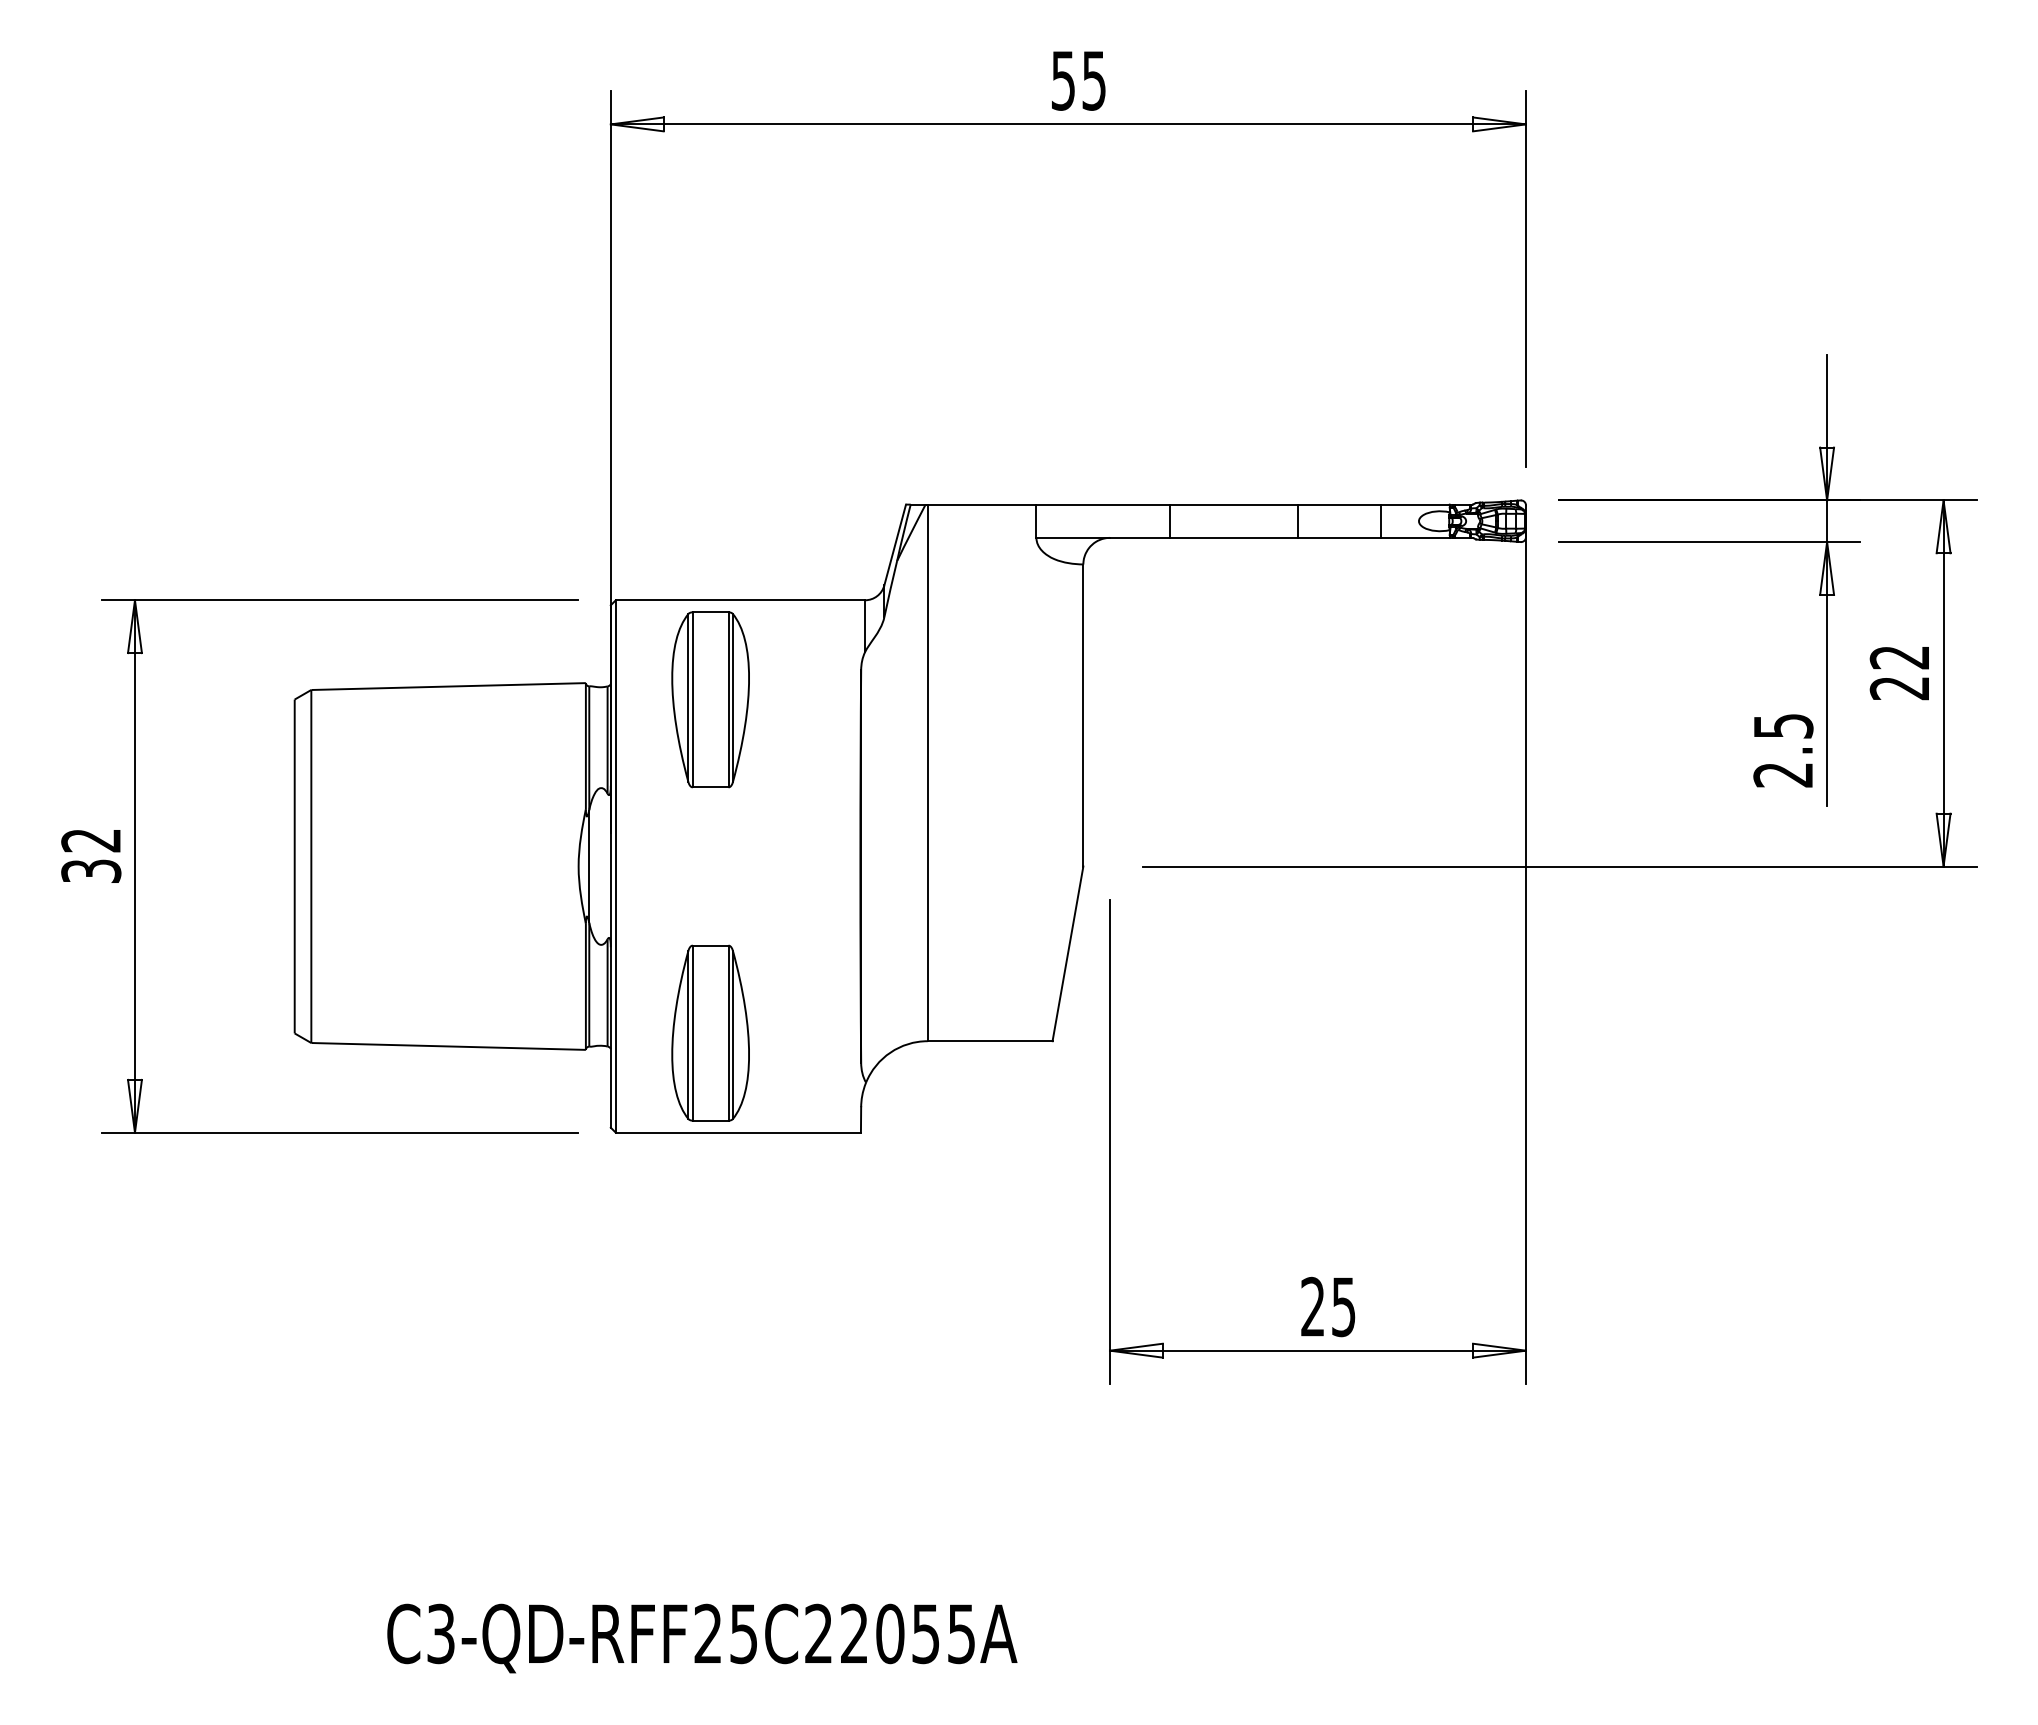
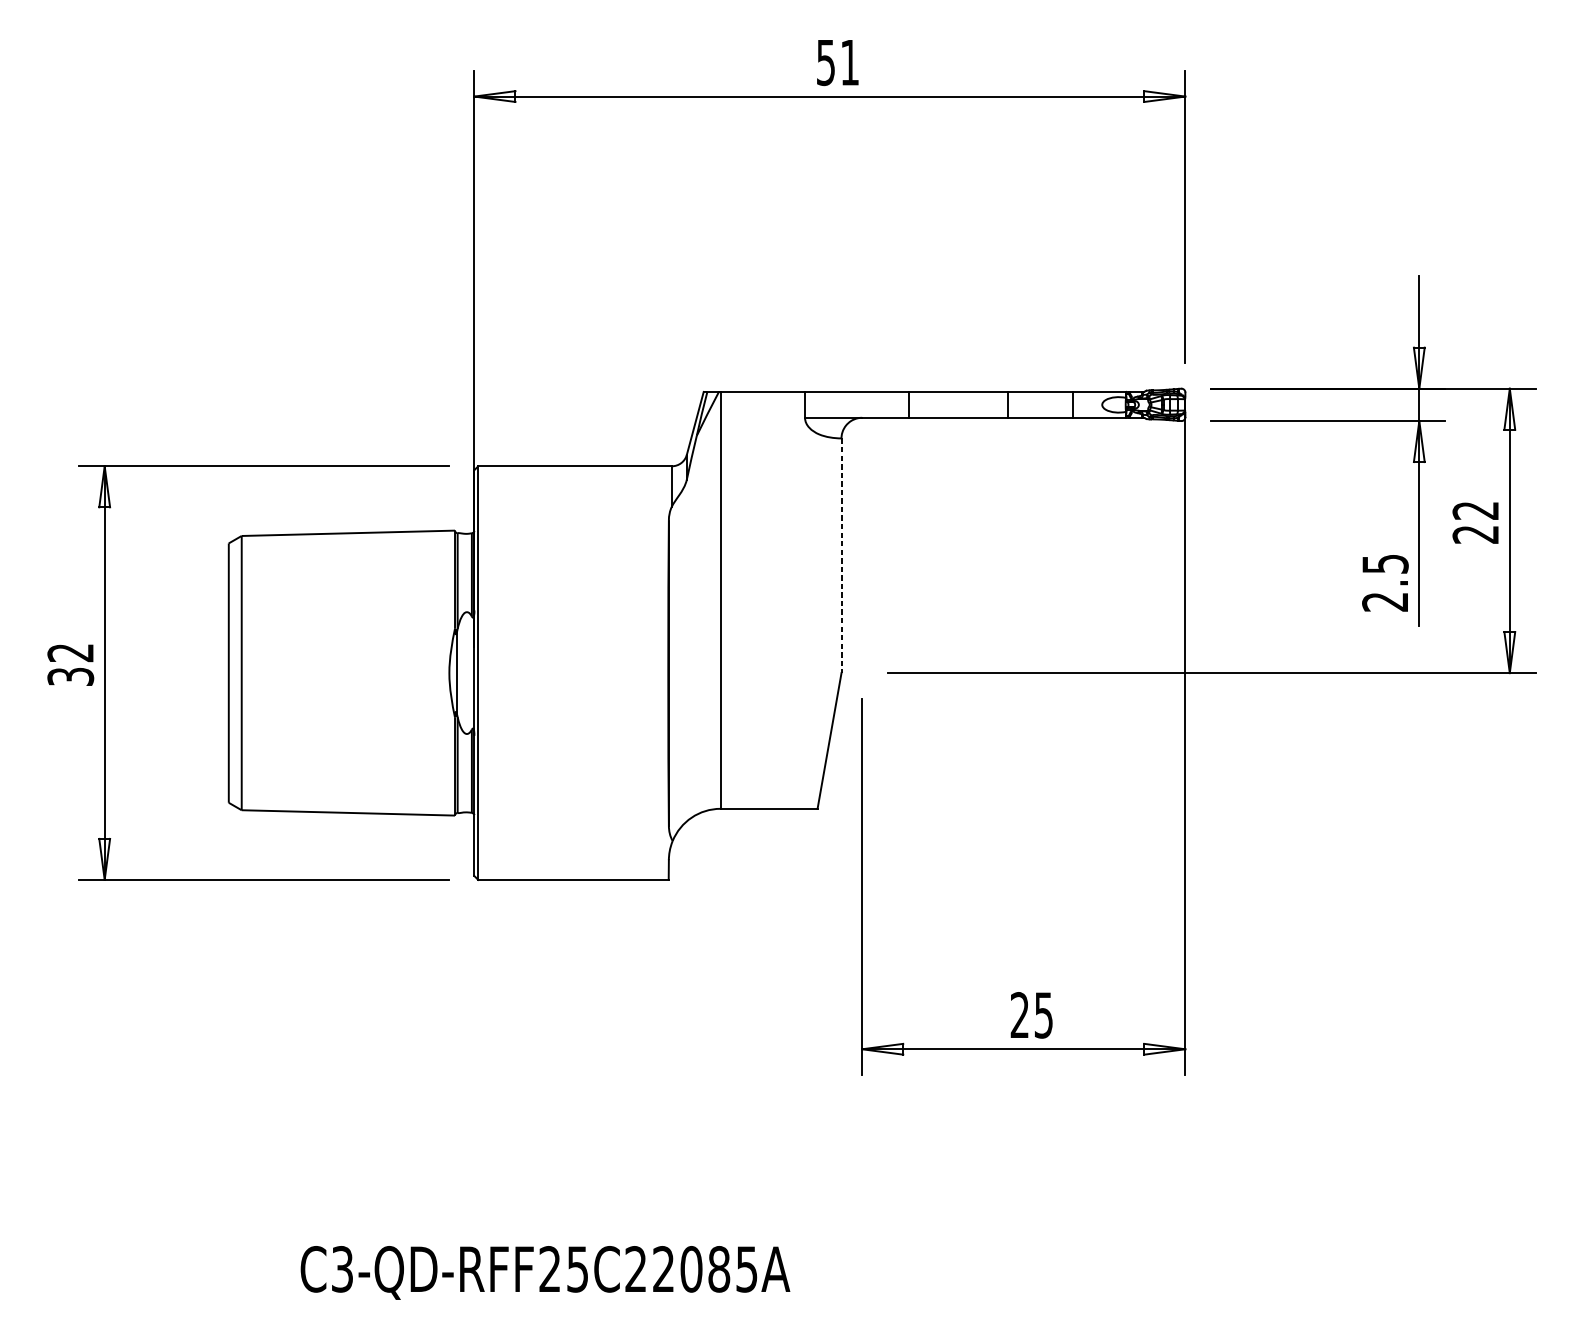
text: (1093, 80) -> (849, 62), 55 -> 51
part: (710, 699) -> (551, 543), removed
line: (1083, 715) -> (841, 555), solid -> dashed
part: (710, 1032) -> (551, 802), removed
text: (926, 1633) -> (719, 1268), C3-QD-RFF25C22055A -> C3-QD-RFF25C22085A

